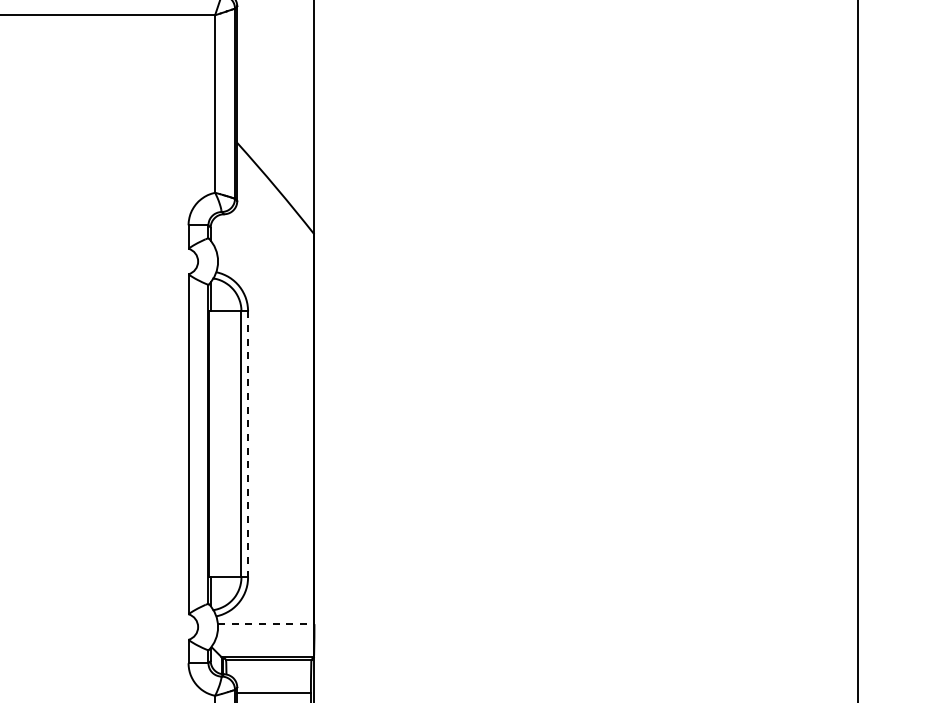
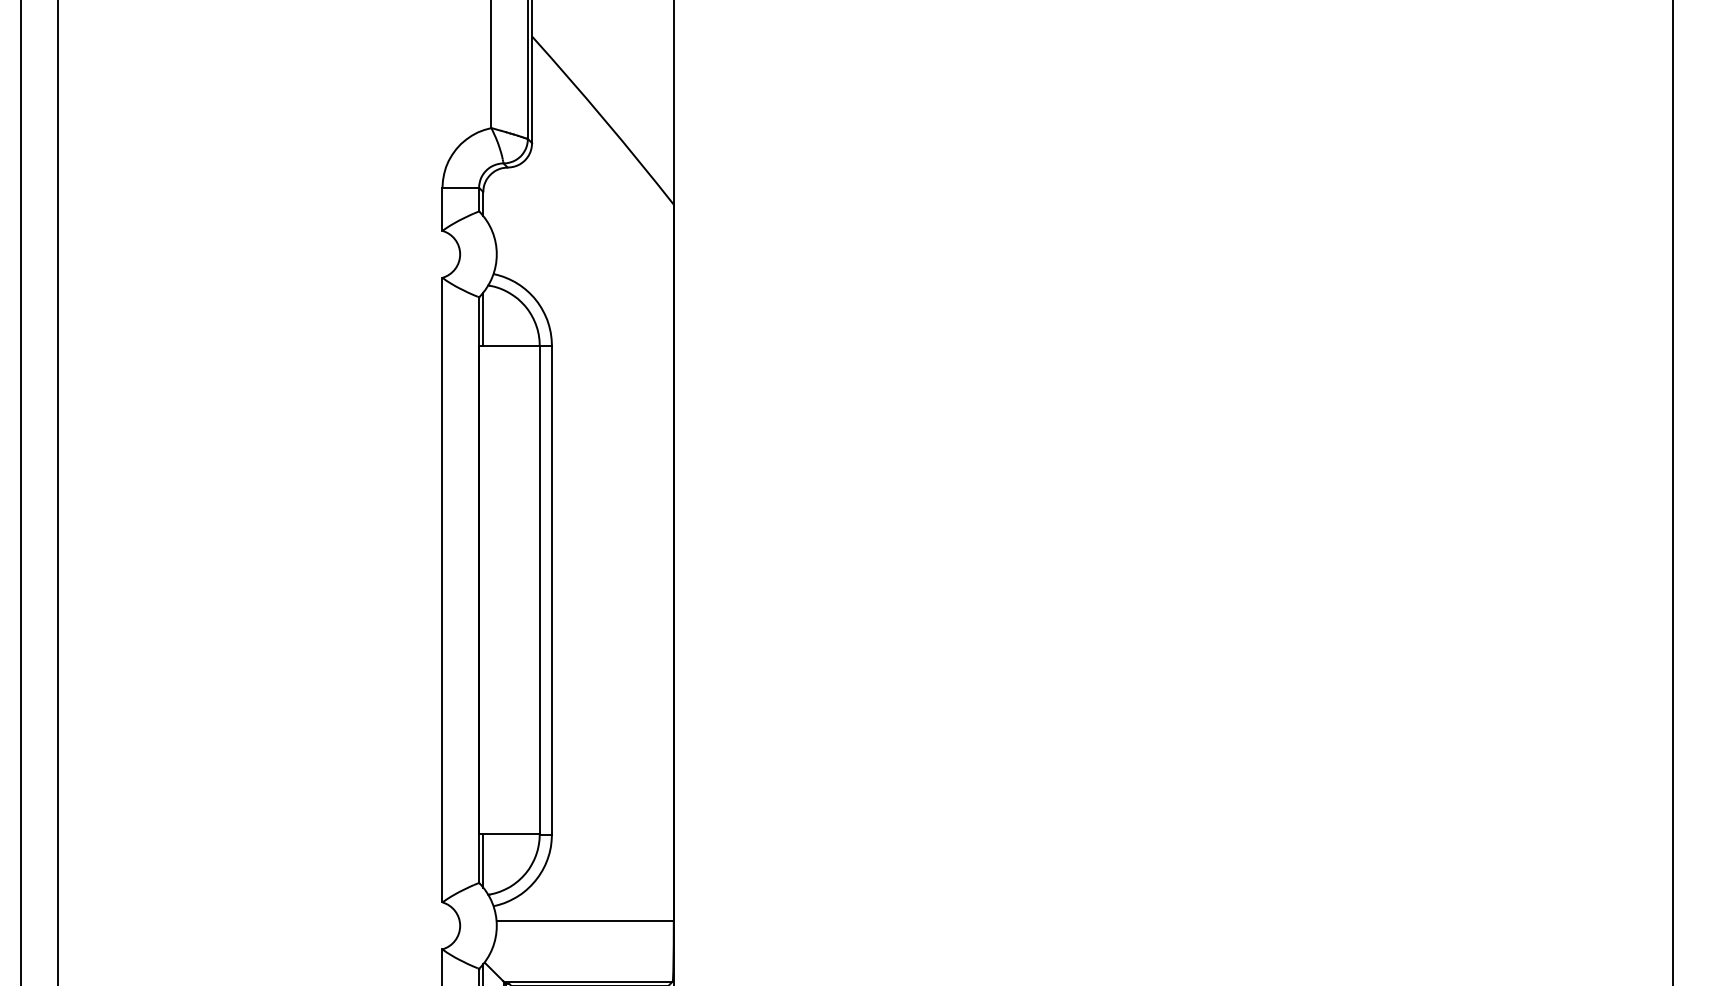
line: (248, 444) -> (552, 590), dashed -> solid
line: (266, 624) -> (585, 921), dashed -> solid

